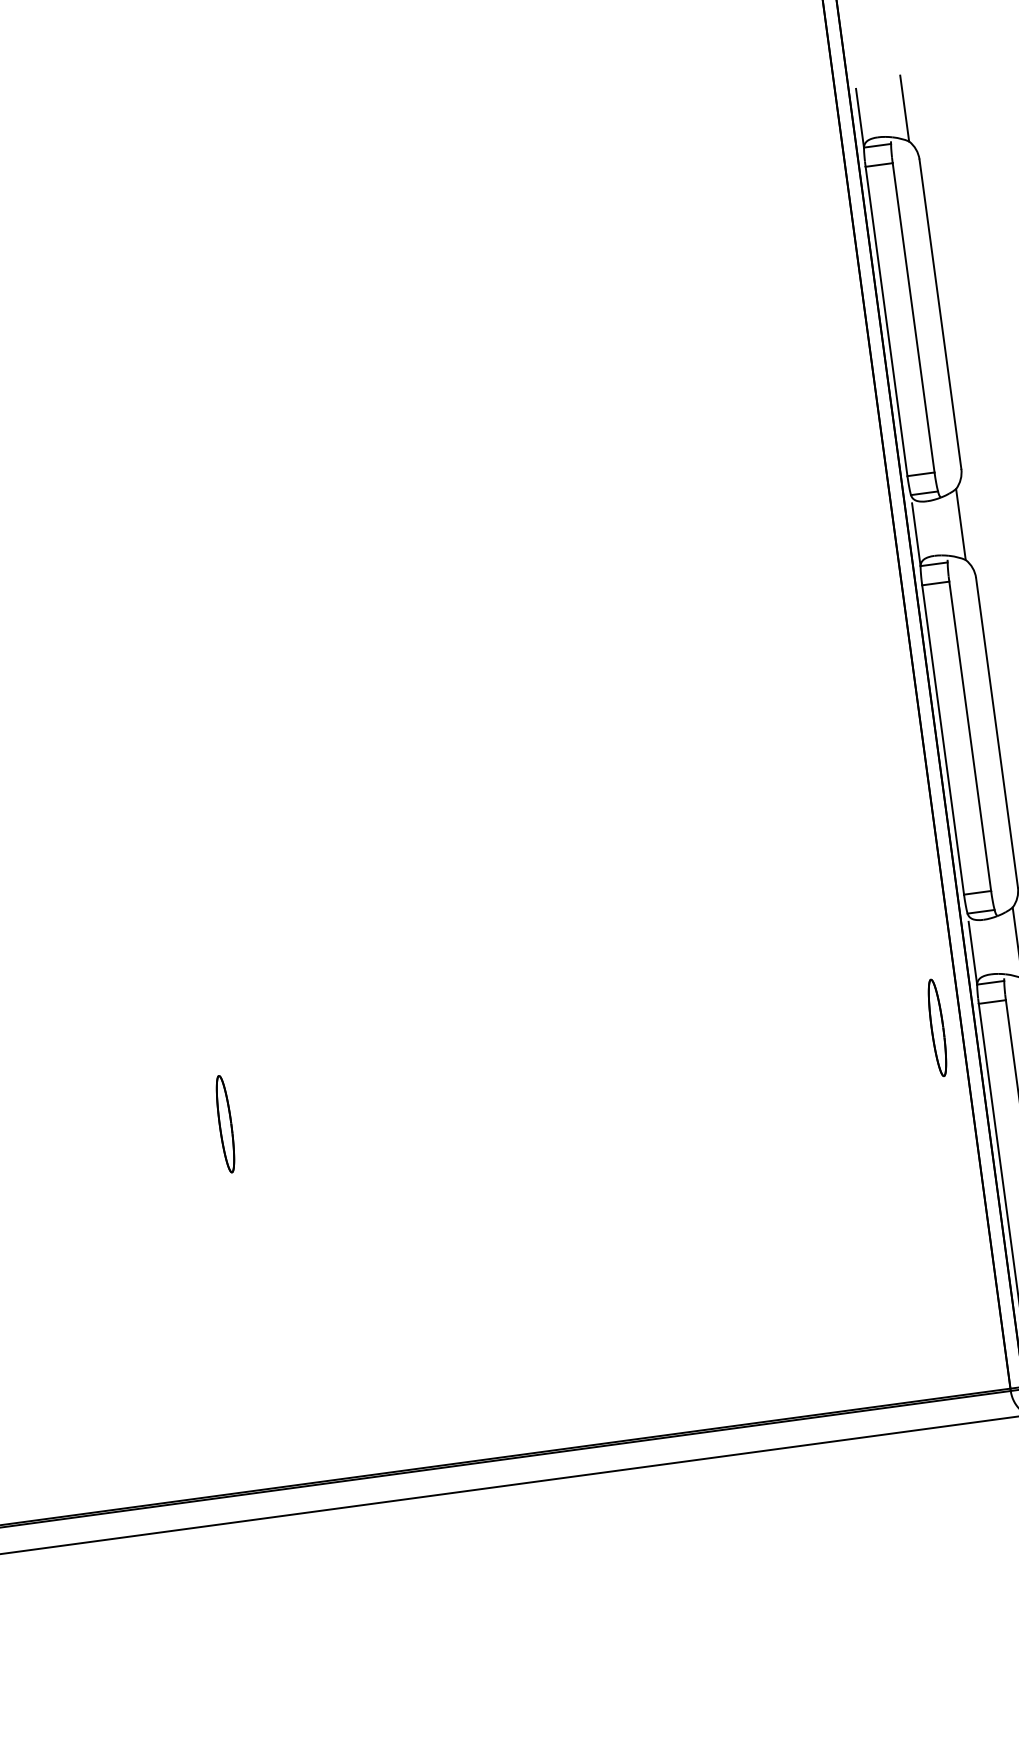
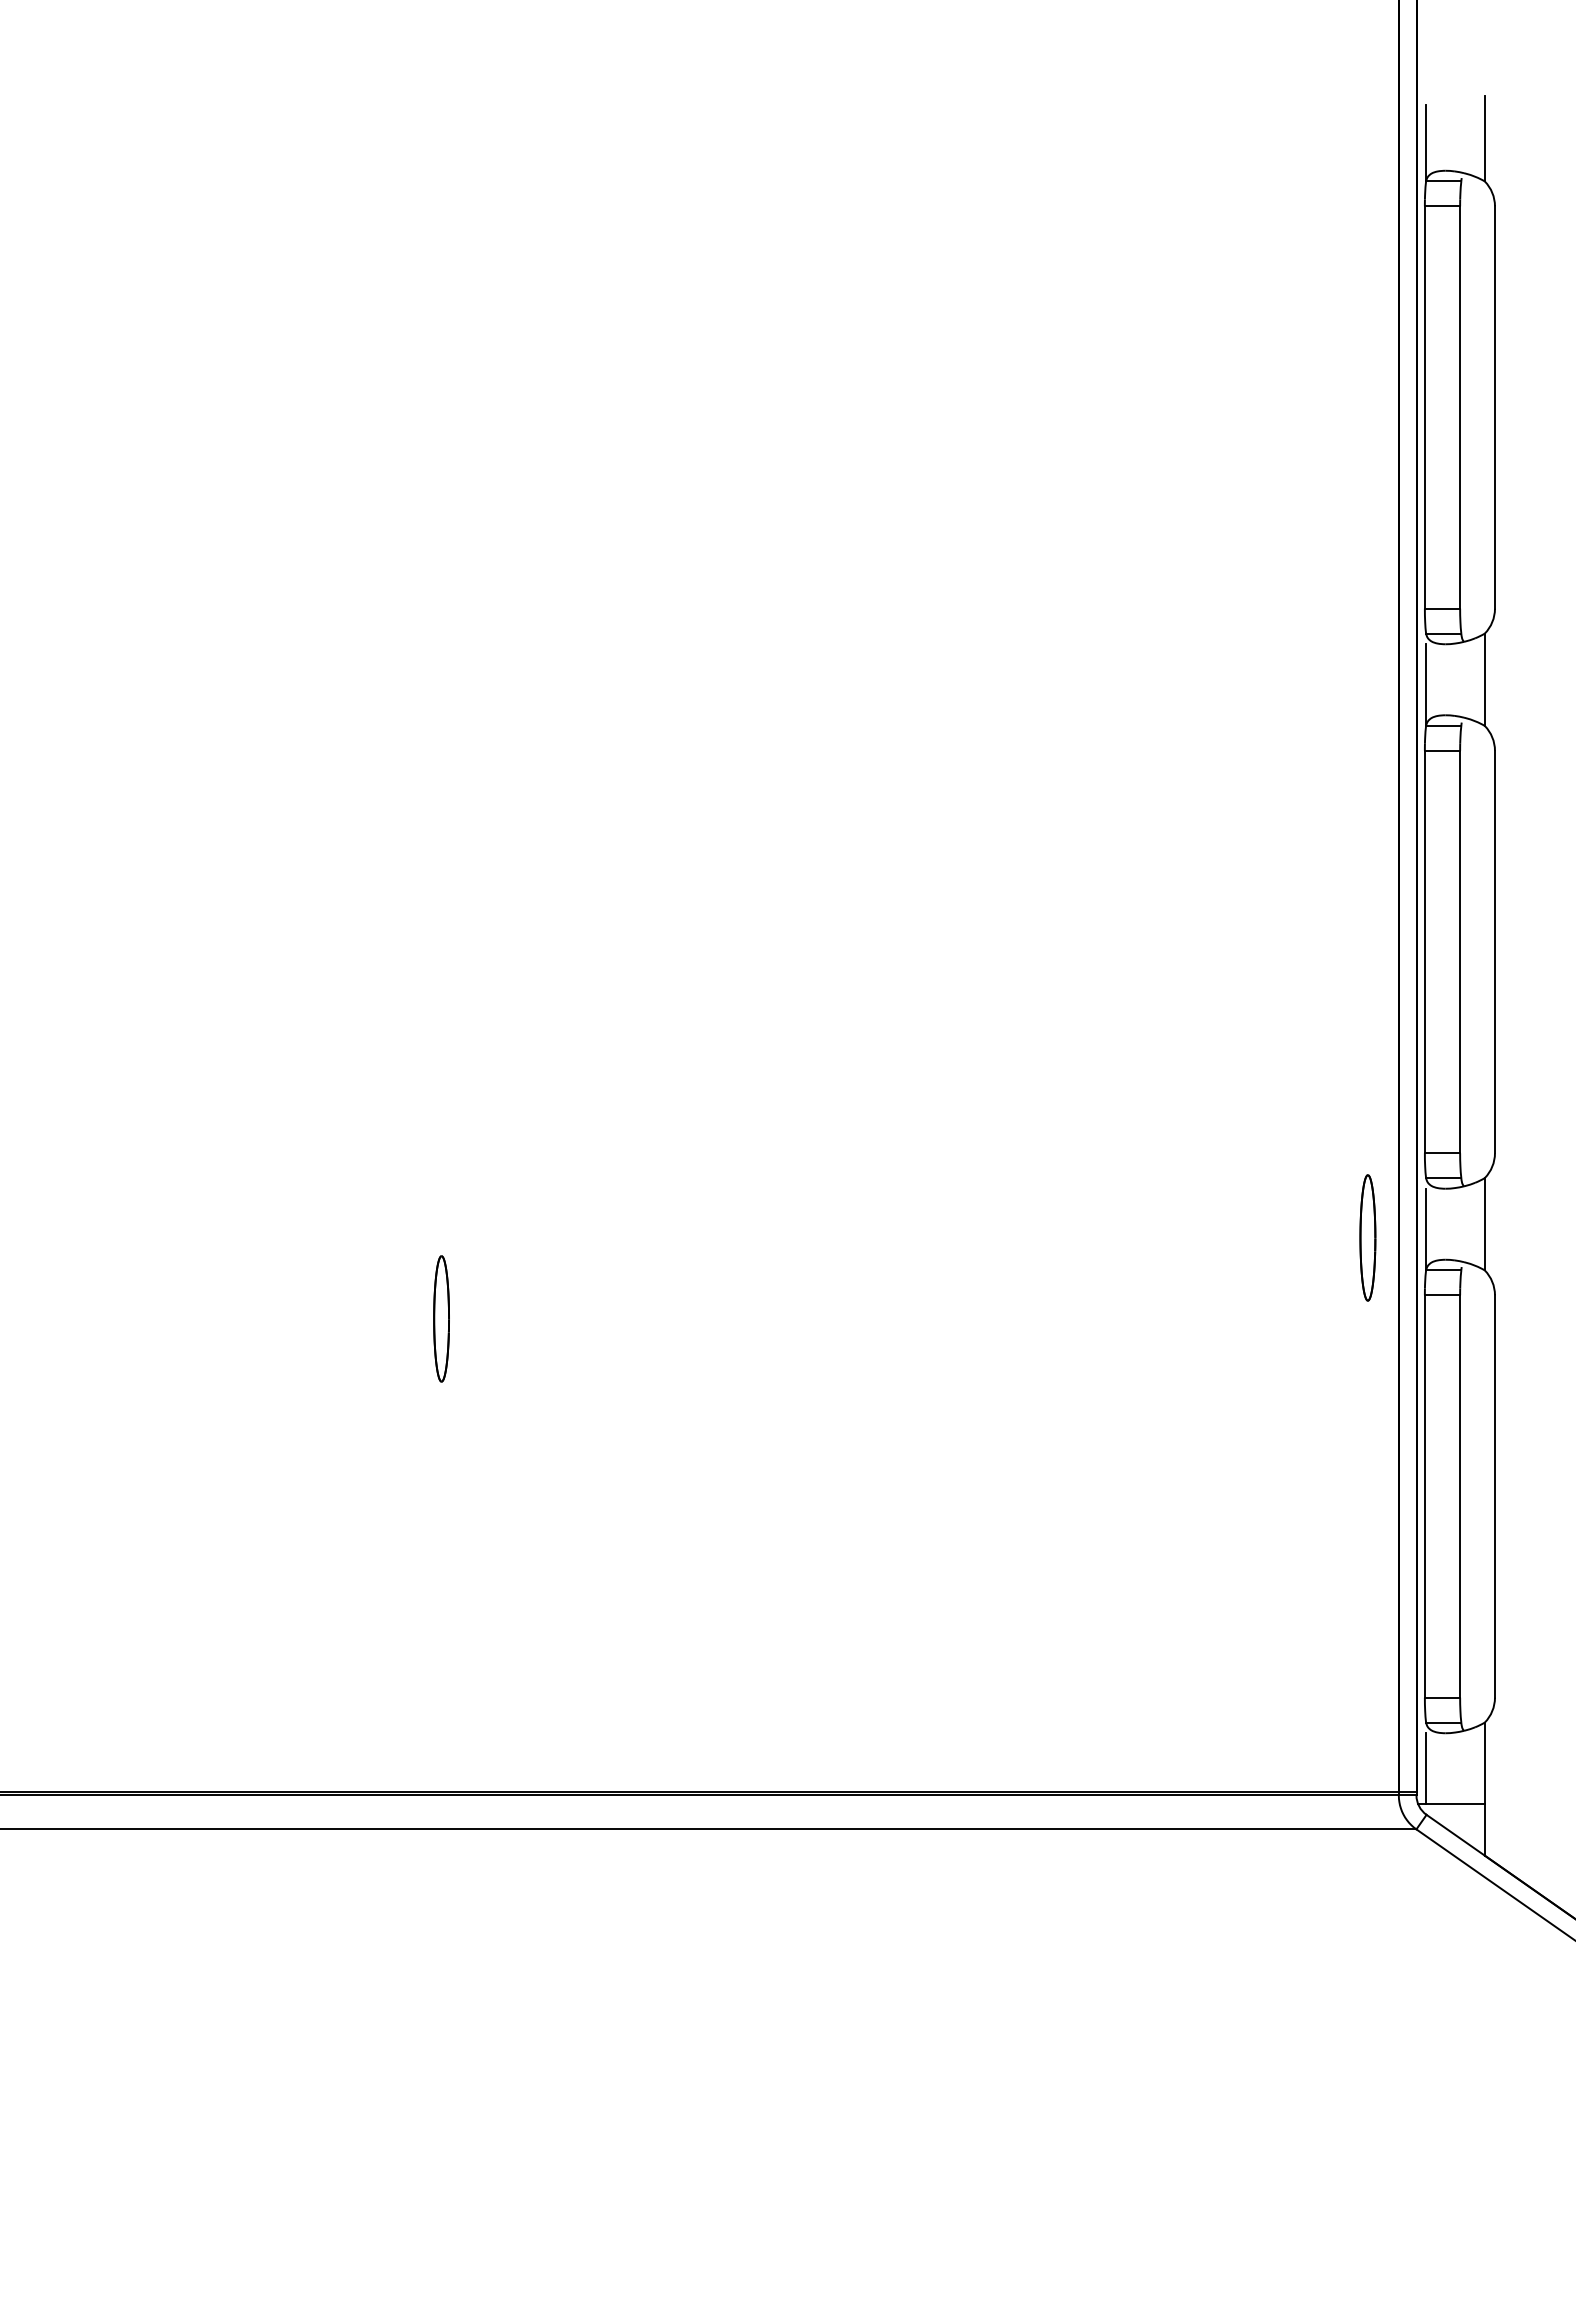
part: (937, 1027) -> (1367, 1237), moved

